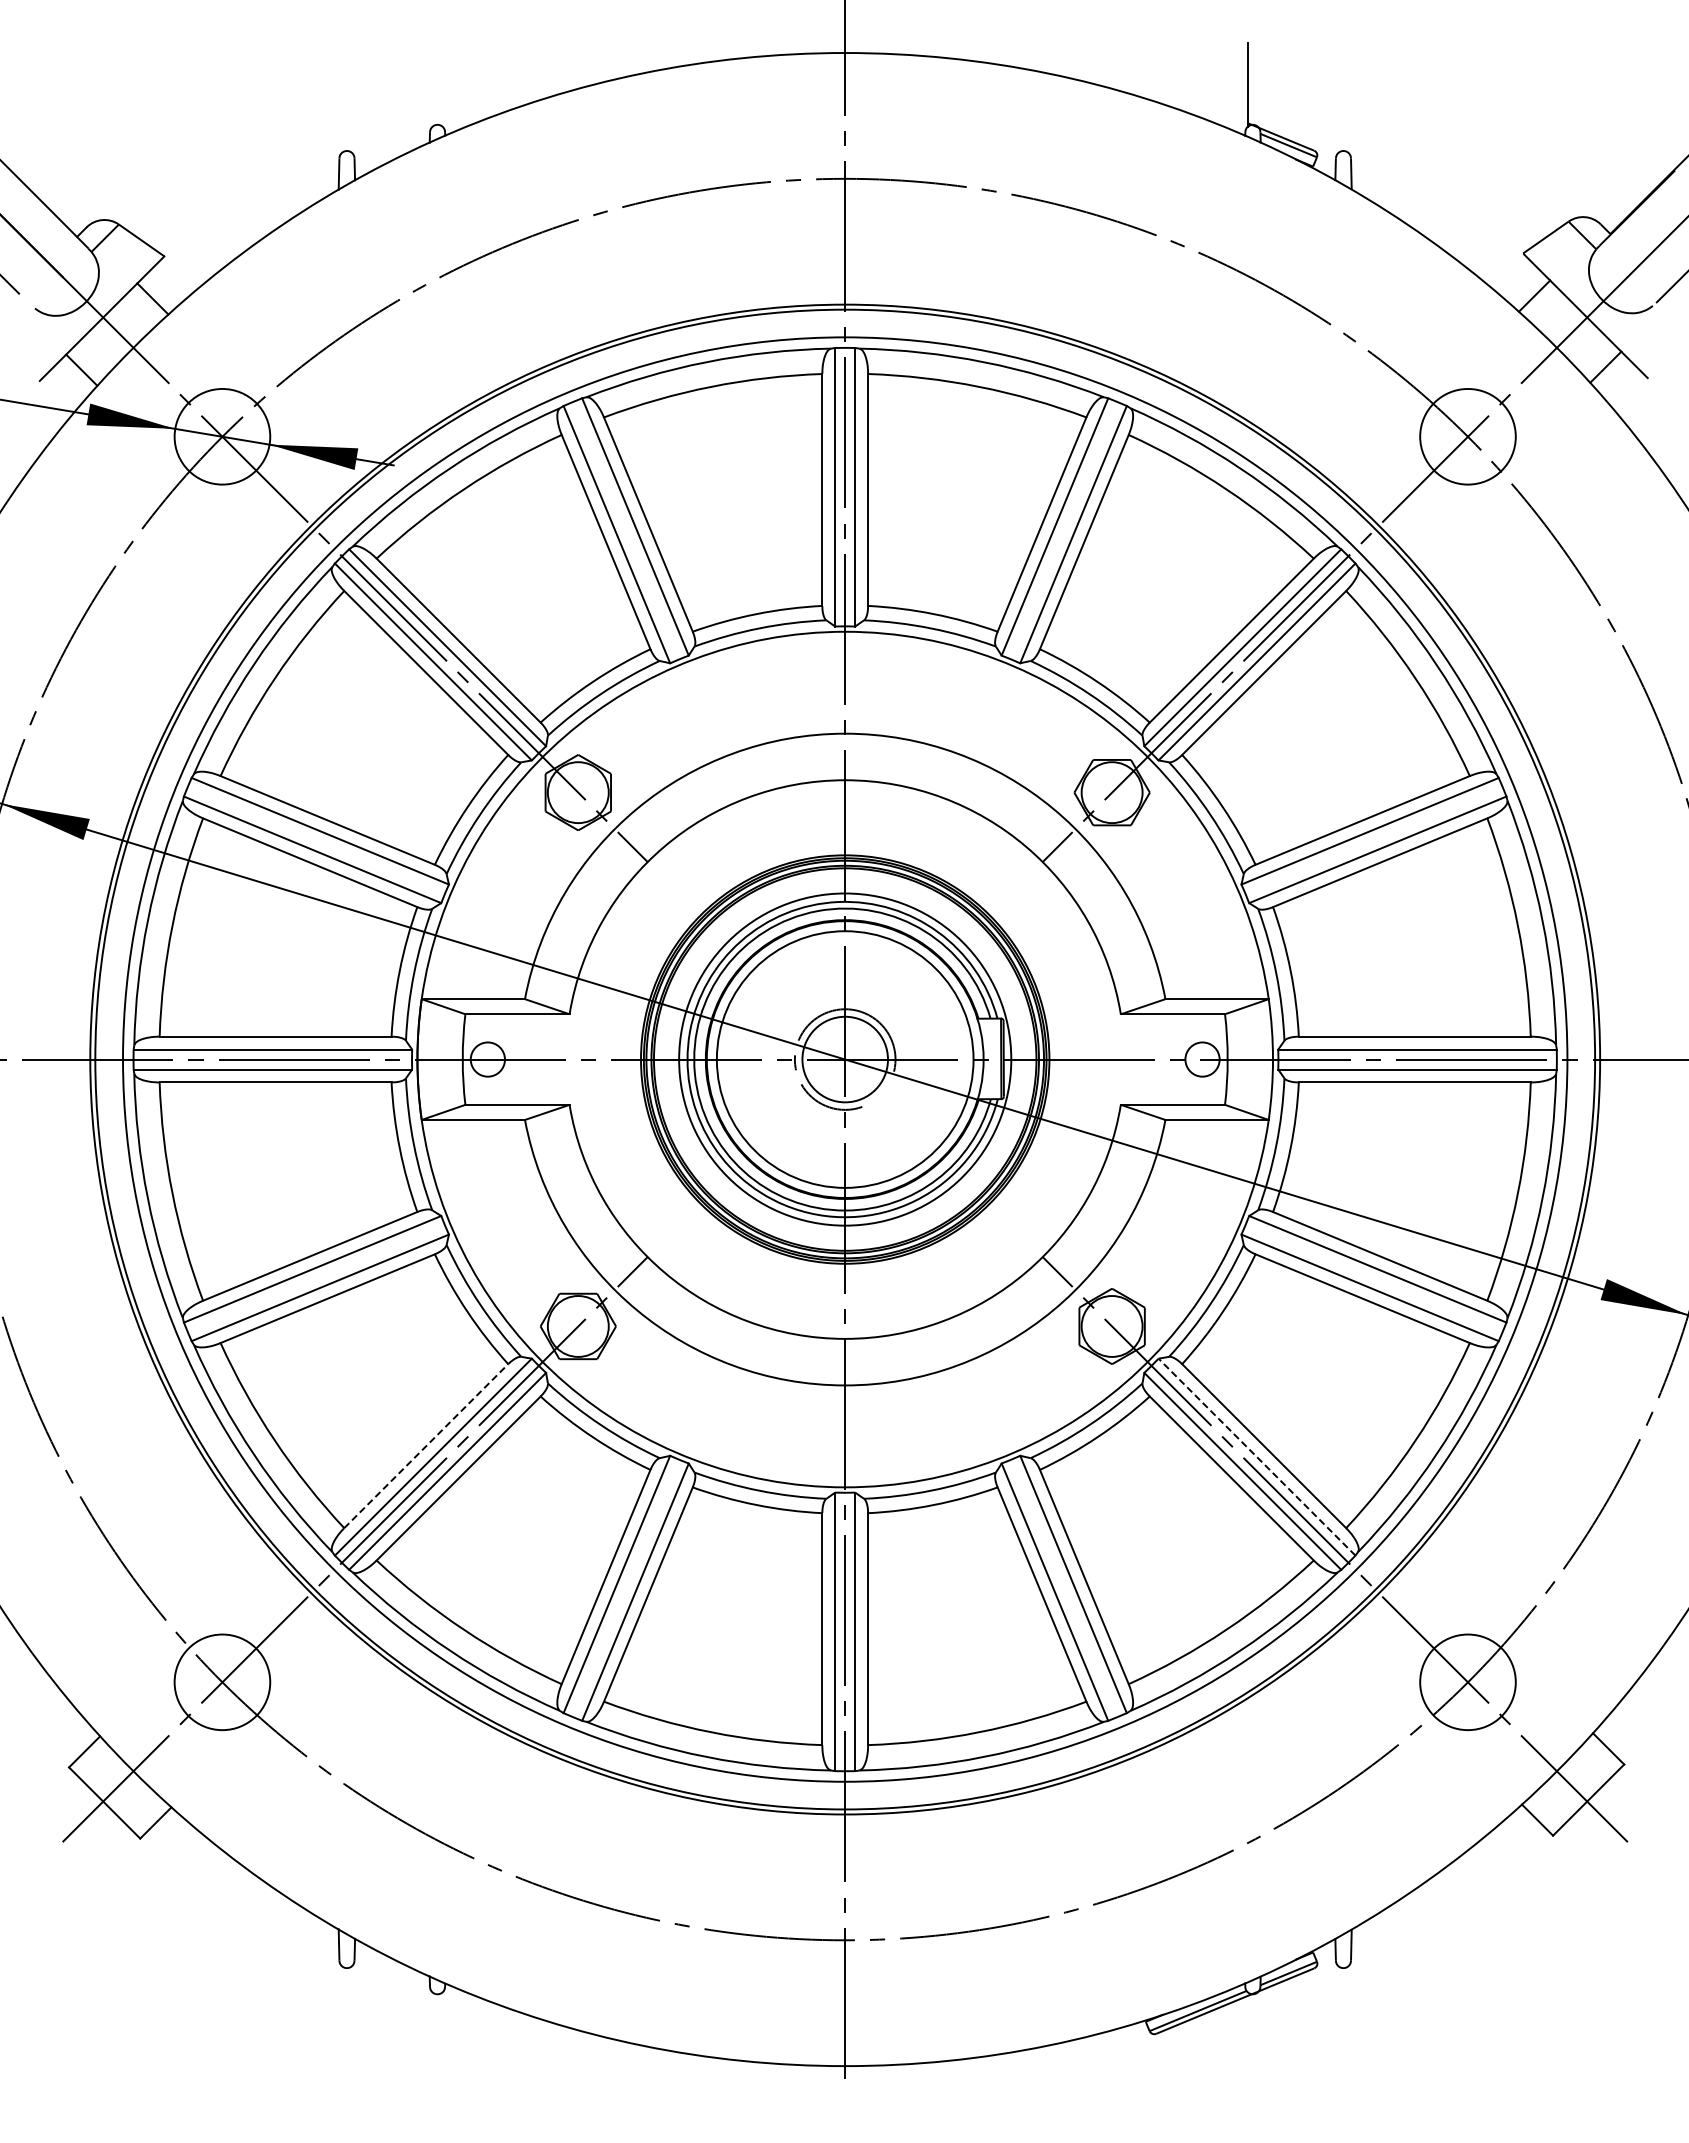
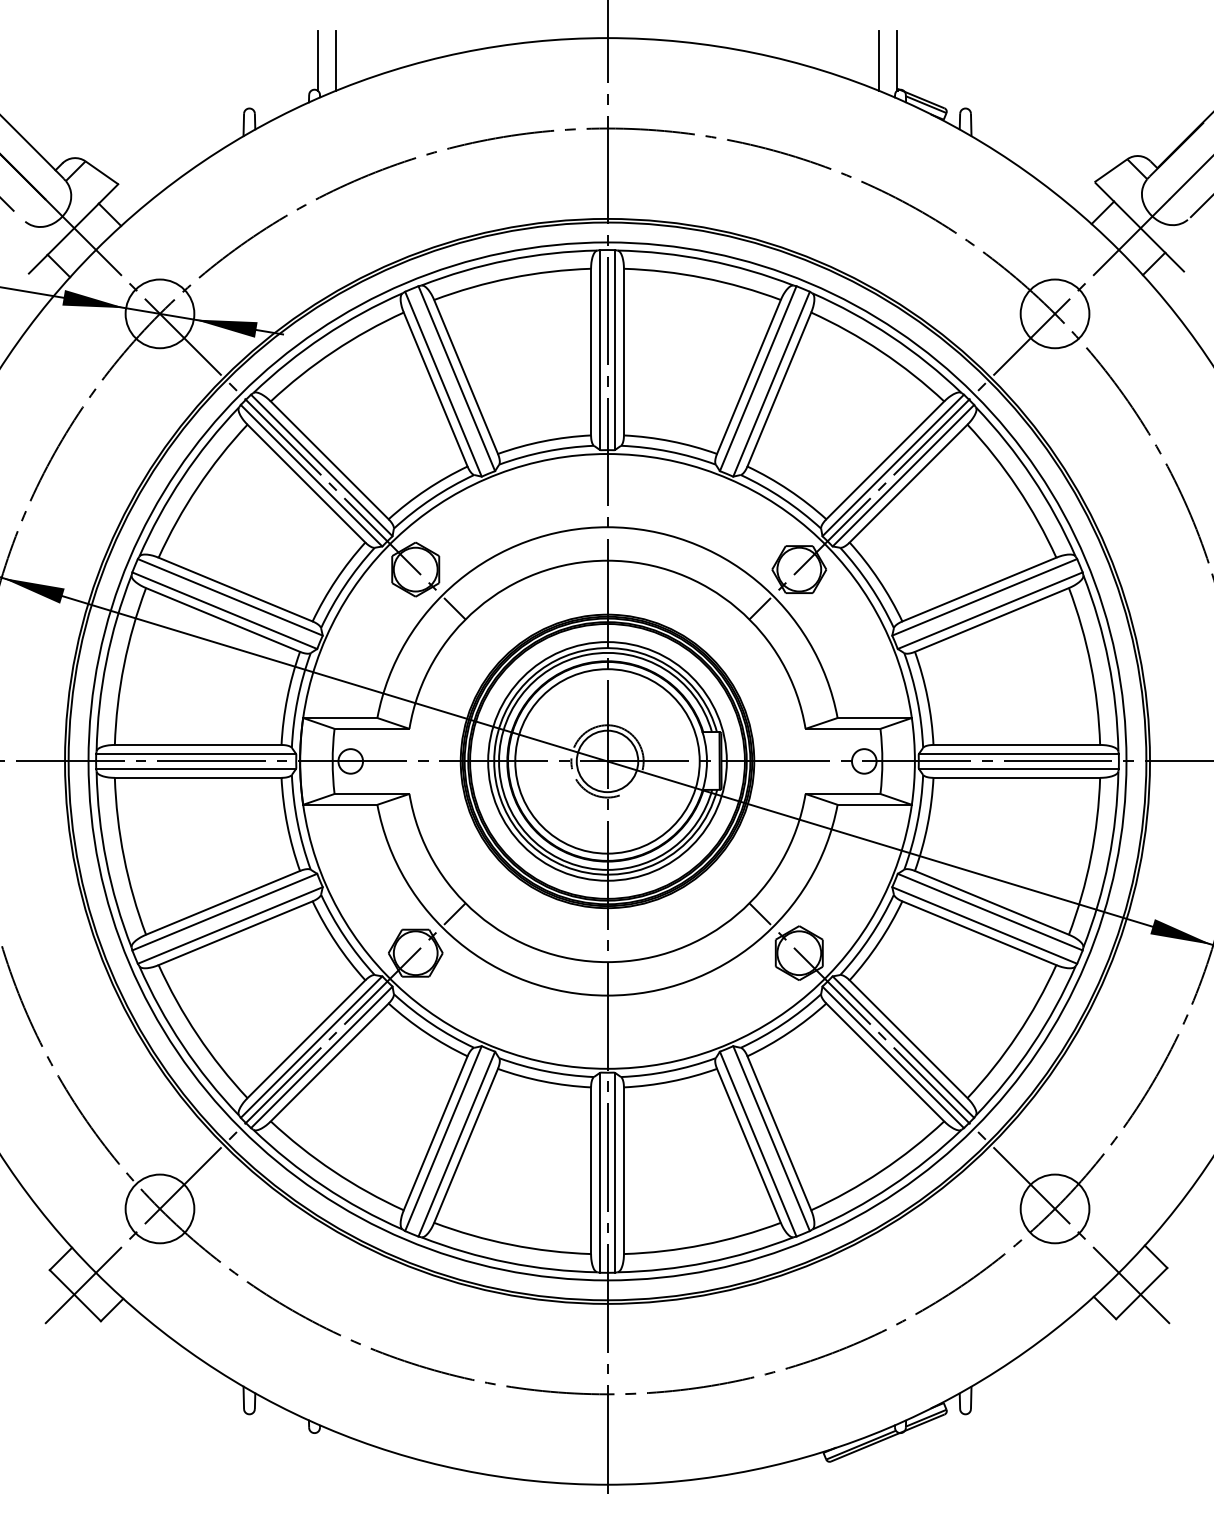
line: (442, 84) -> (318, 60), added
line: (467, 84) -> (336, 60), added
line: (1222, 84) -> (878, 60), added
line: (426, 1446) -> (306, 1039), dashed -> solid
line: (1256, 1456) -> (903, 1046), dashed -> solid

